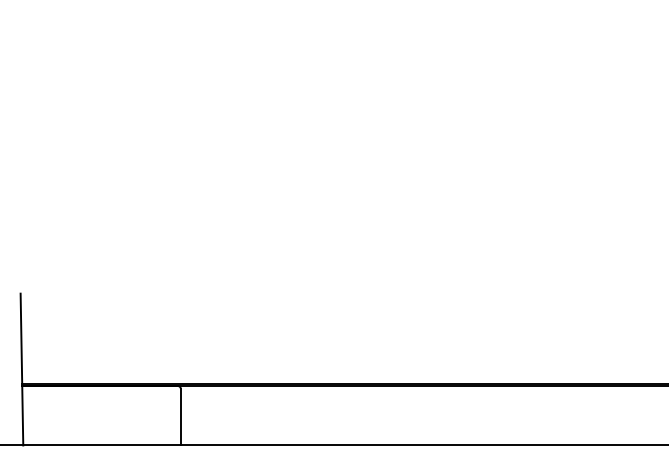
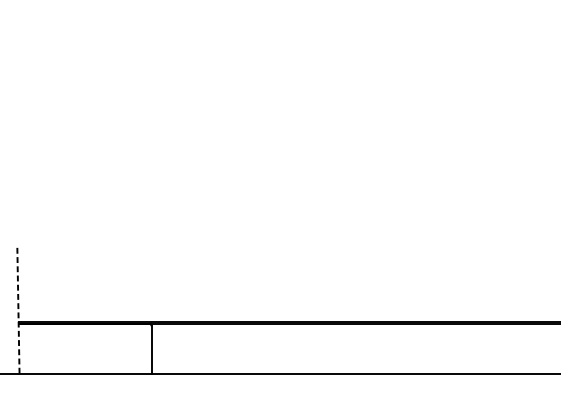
line: (21, 369) -> (18, 309), solid -> dashed

